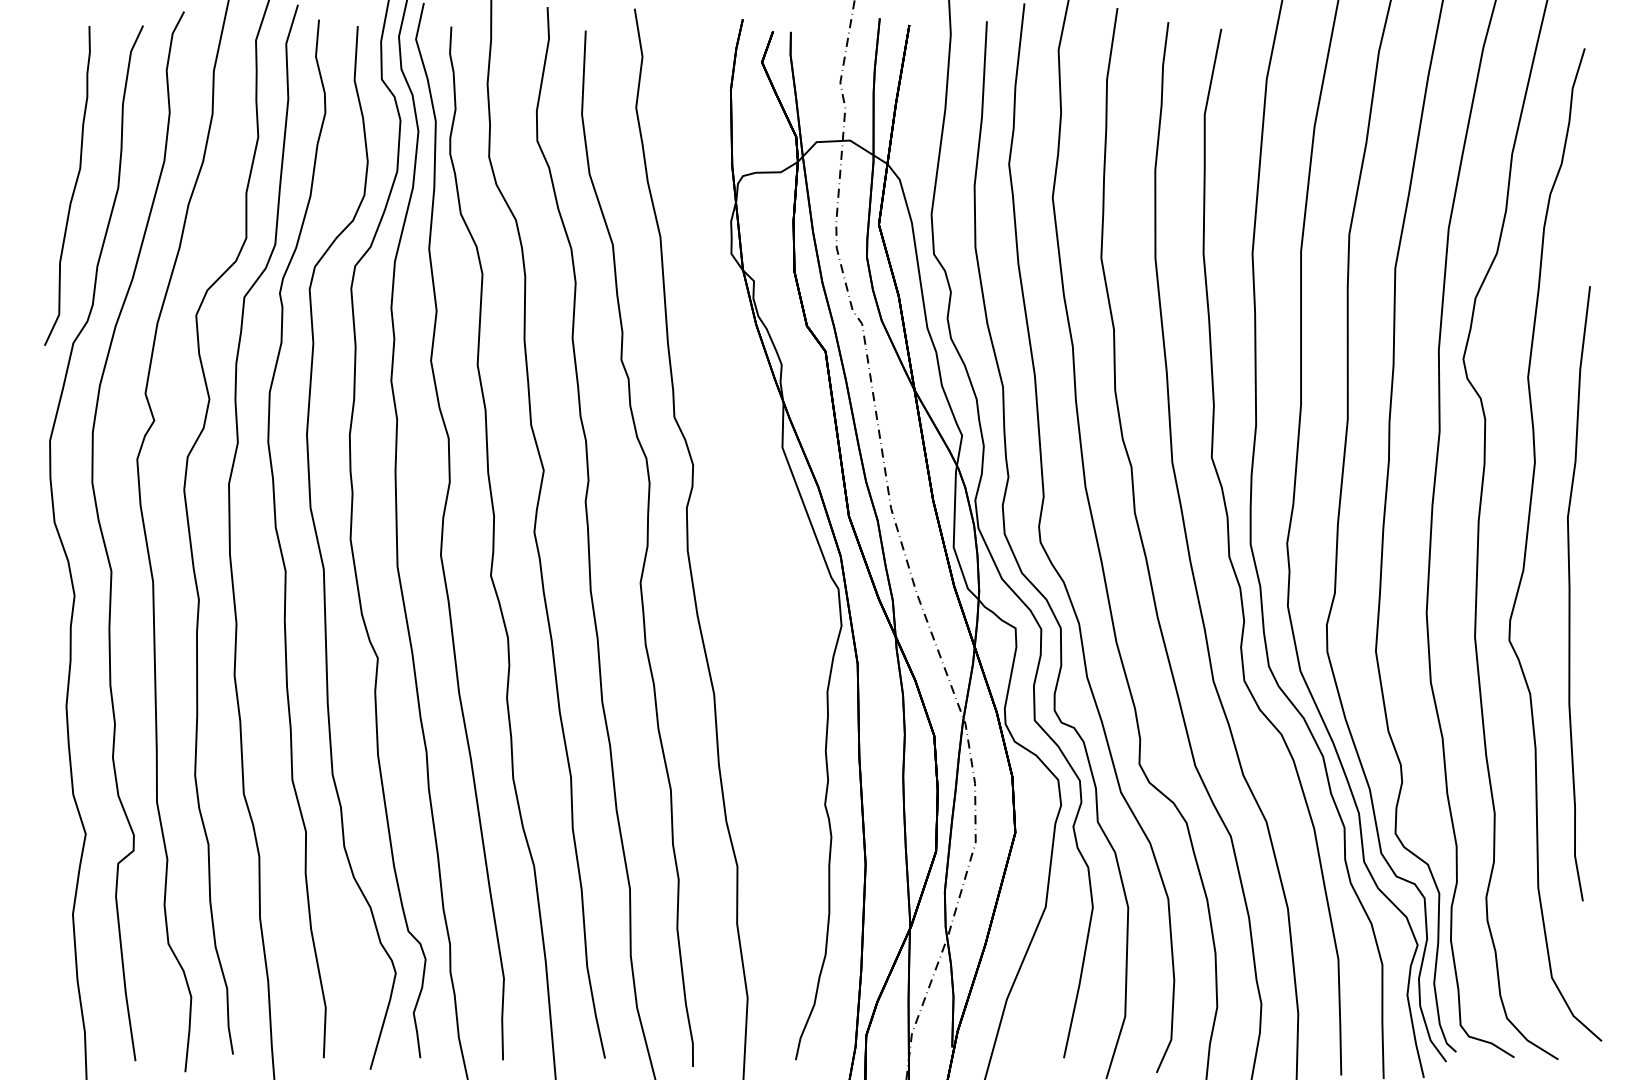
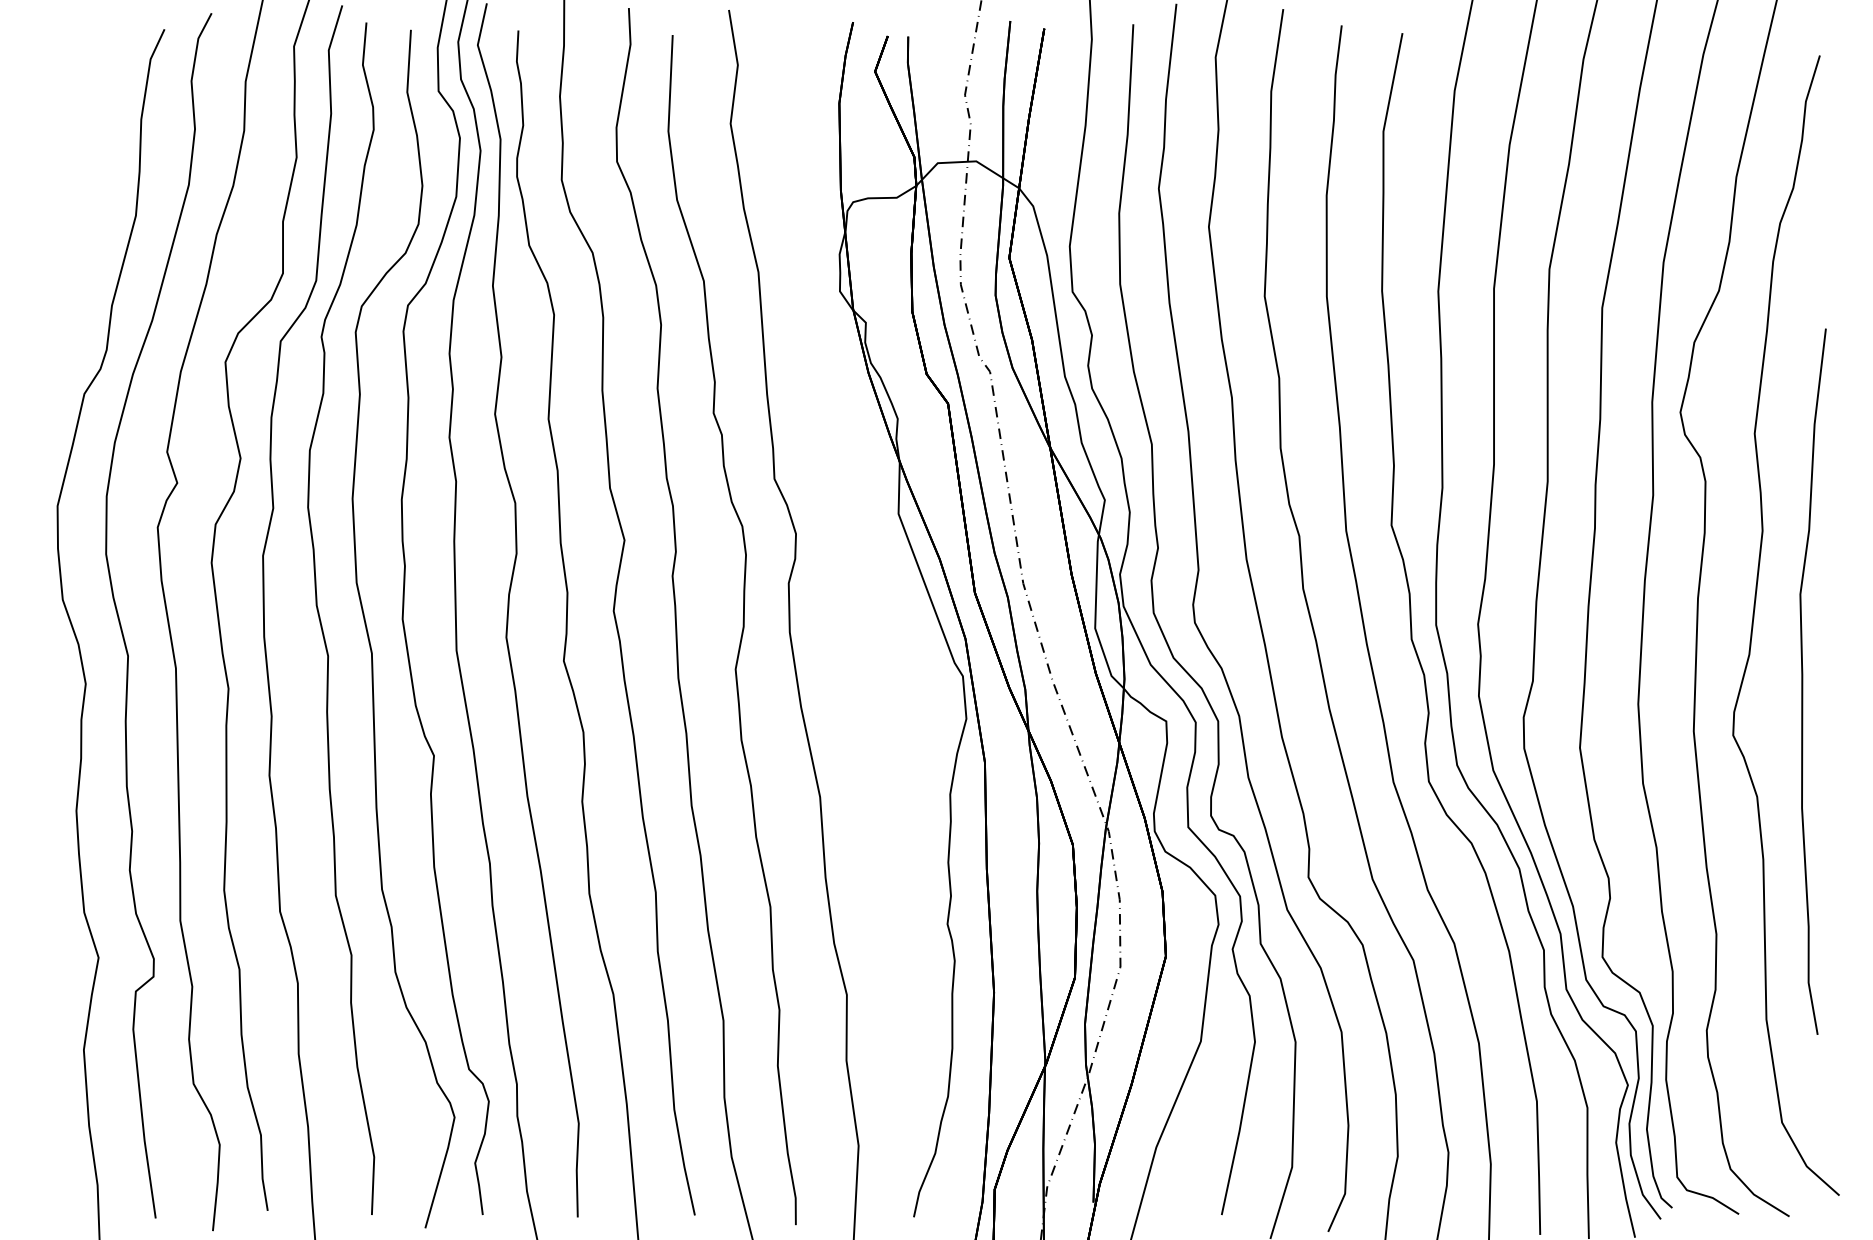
curve: (74, 185) -> (85, 213), removed

